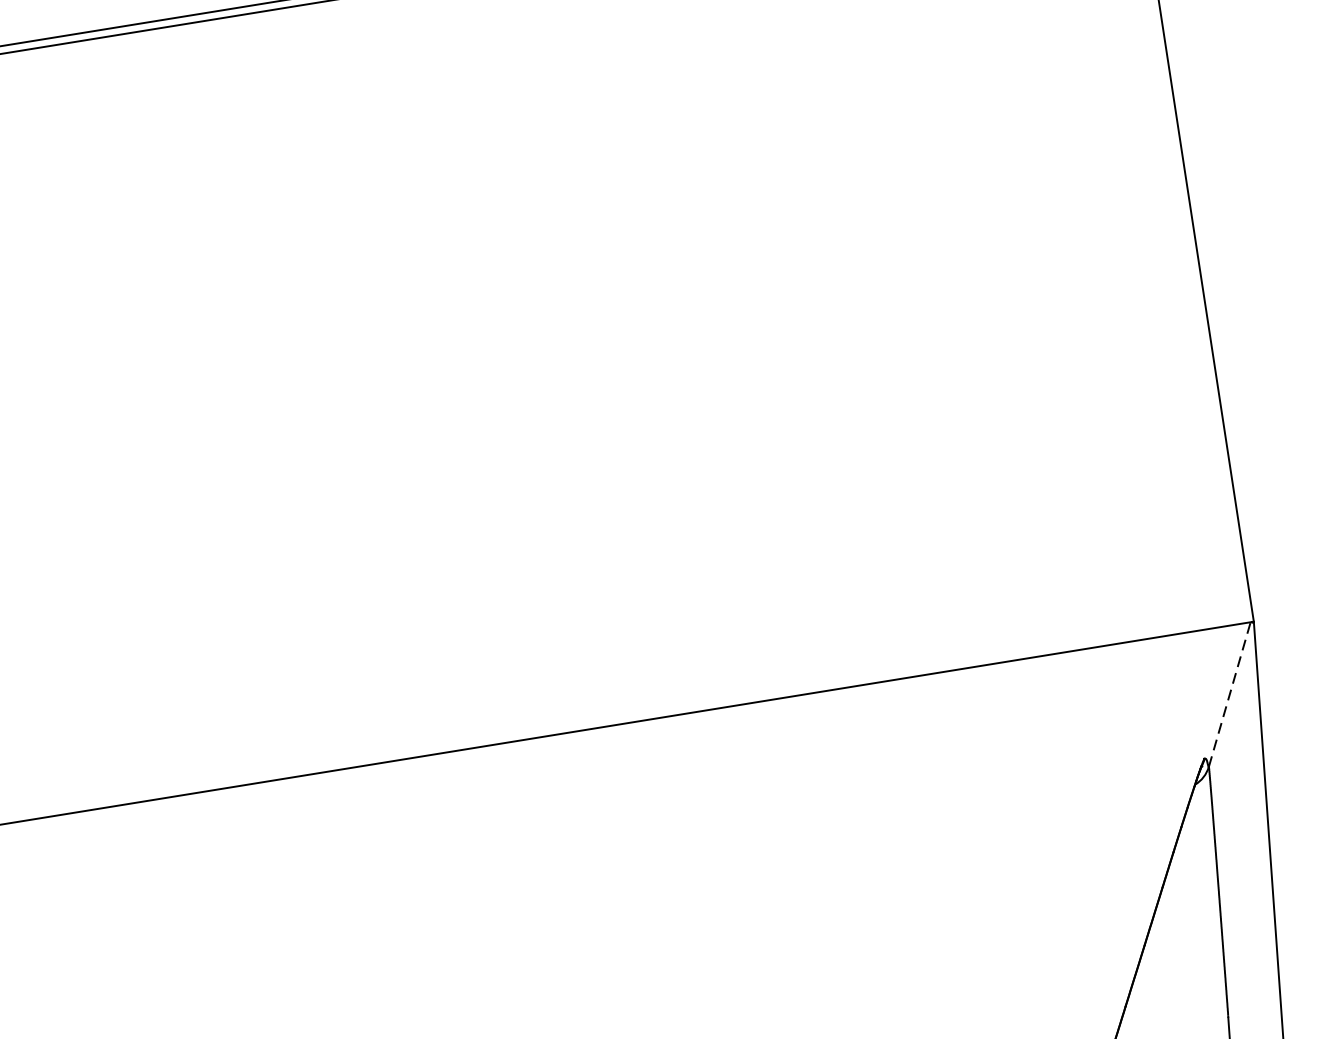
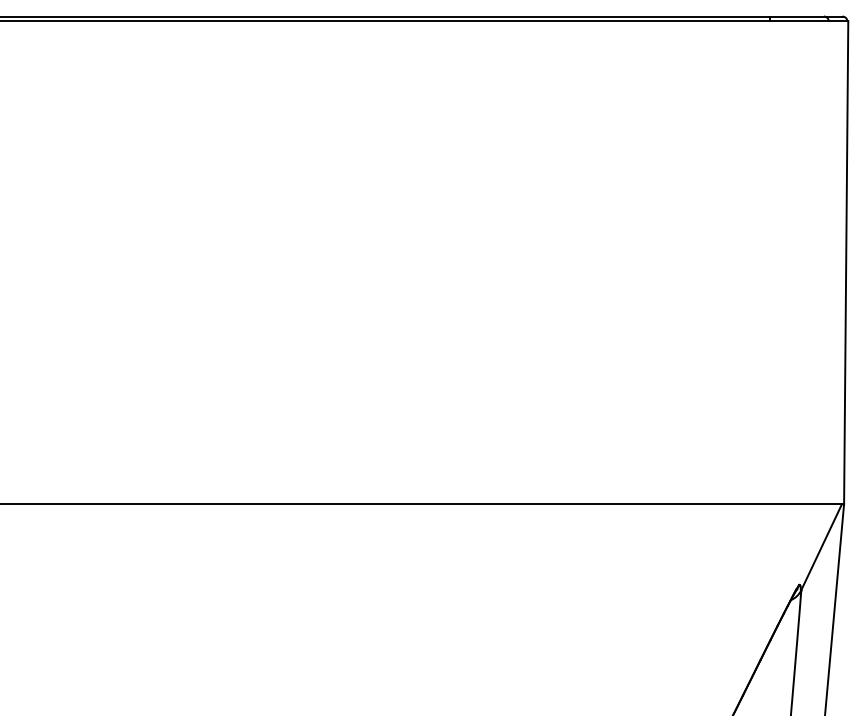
line: (1229, 694) -> (821, 547), dashed -> solid

